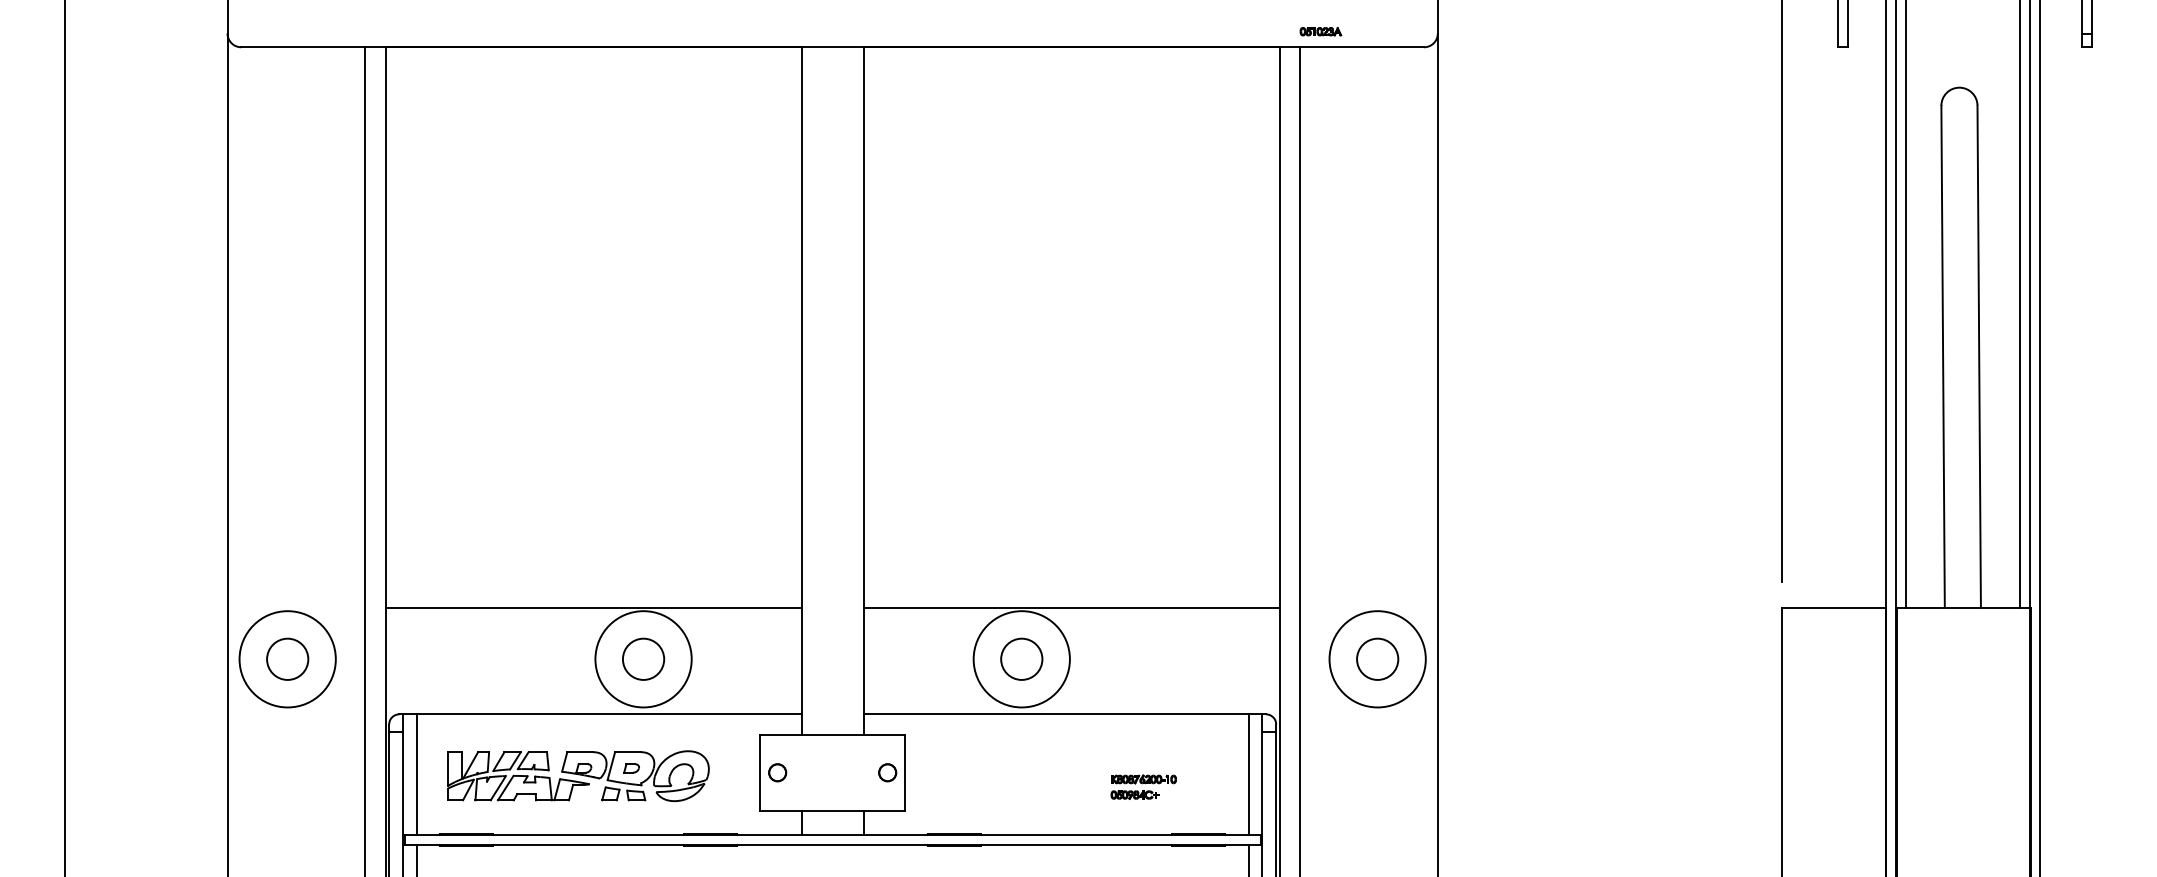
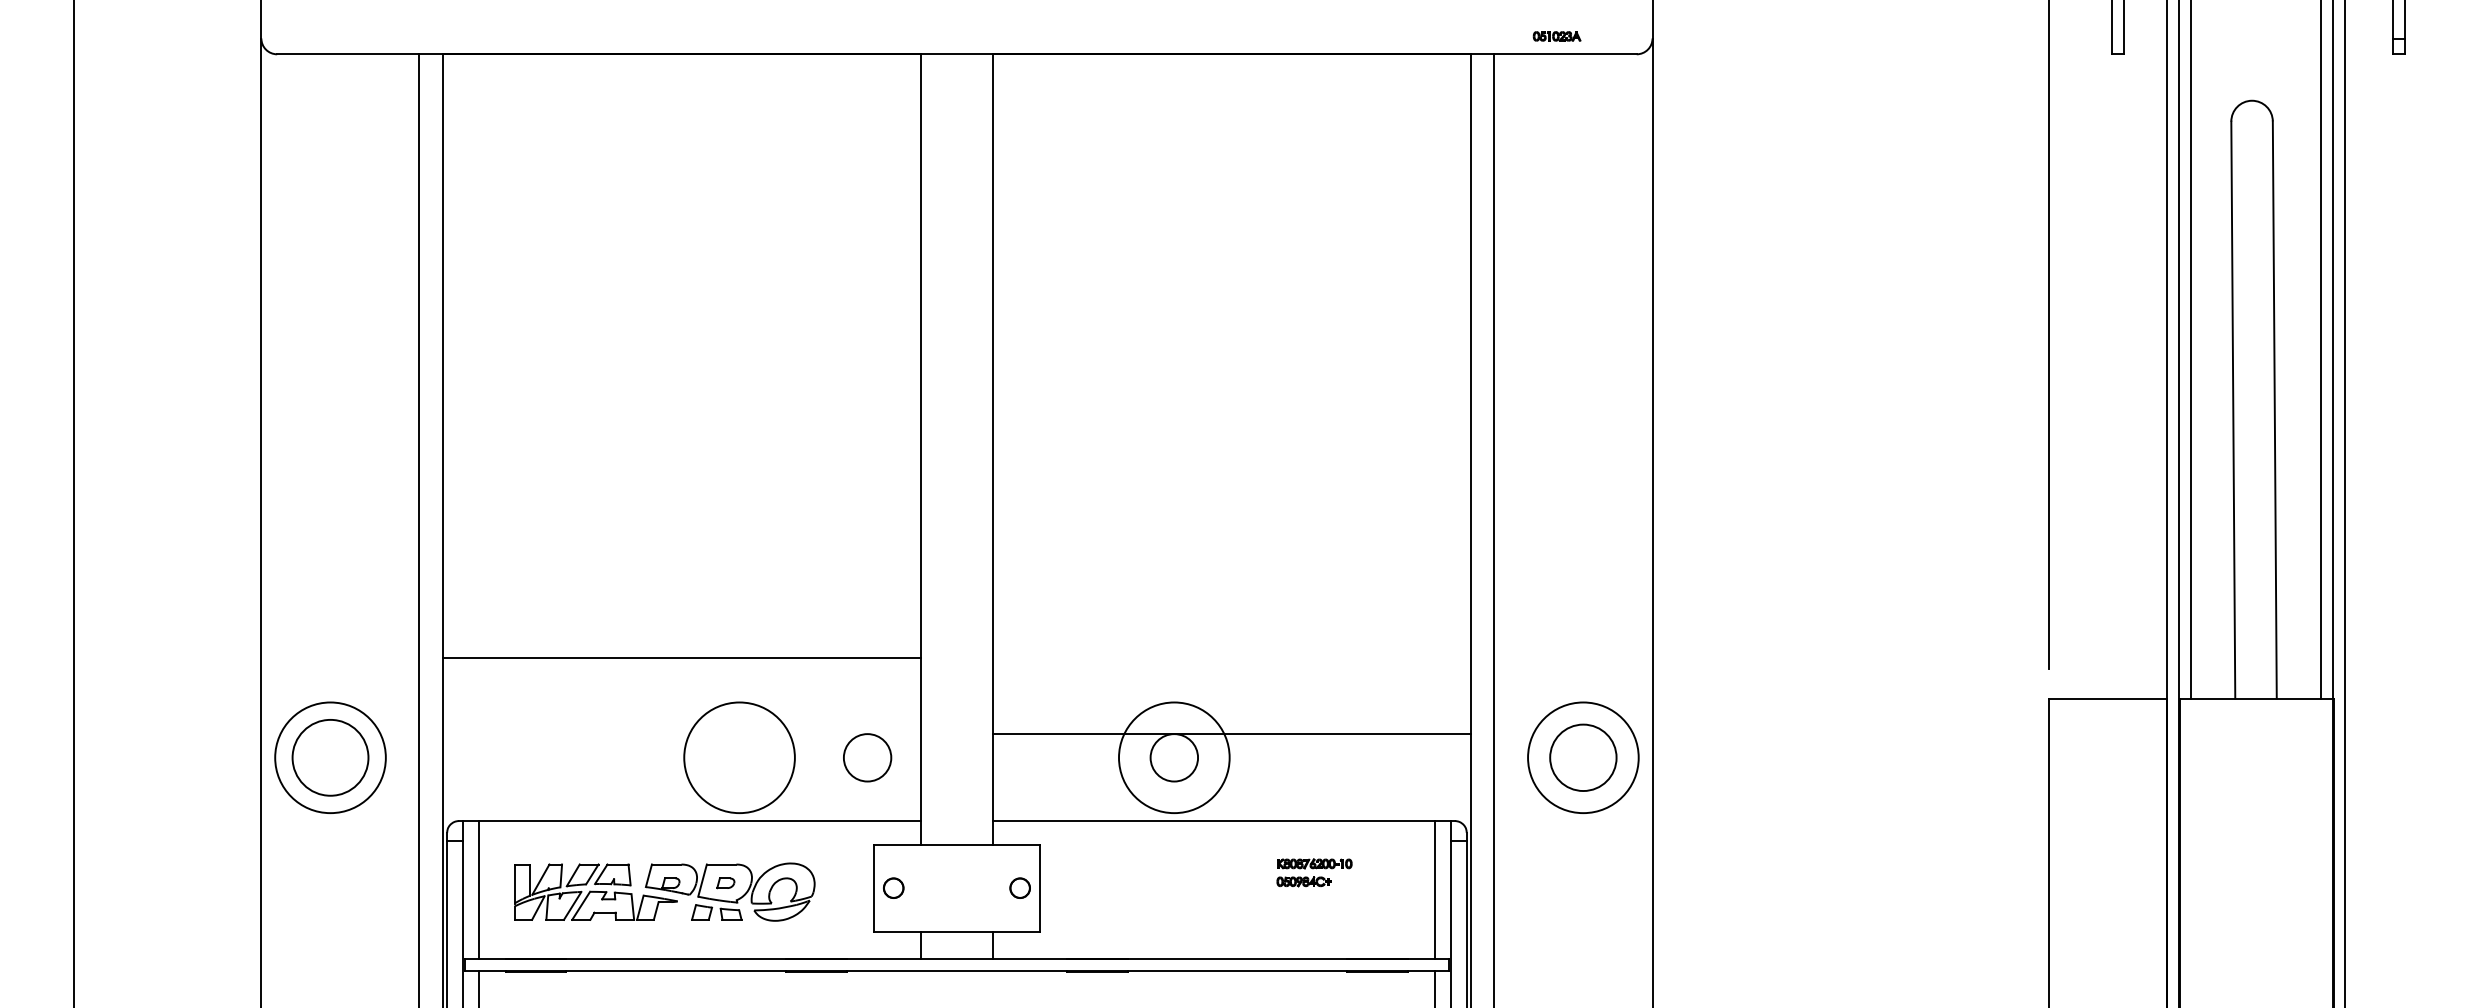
part: (1320, 31) -> (1556, 36), moved
line: (593, 607) -> (682, 657), moved
line: (1071, 607) -> (1231, 733), moved
circle: (287, 659) -> (330, 757), size x1.6
circle: (643, 659) -> (867, 757), moved
circle: (1377, 659) -> (1583, 757), size x1.4
part: (1143, 786) -> (1314, 872), moved

